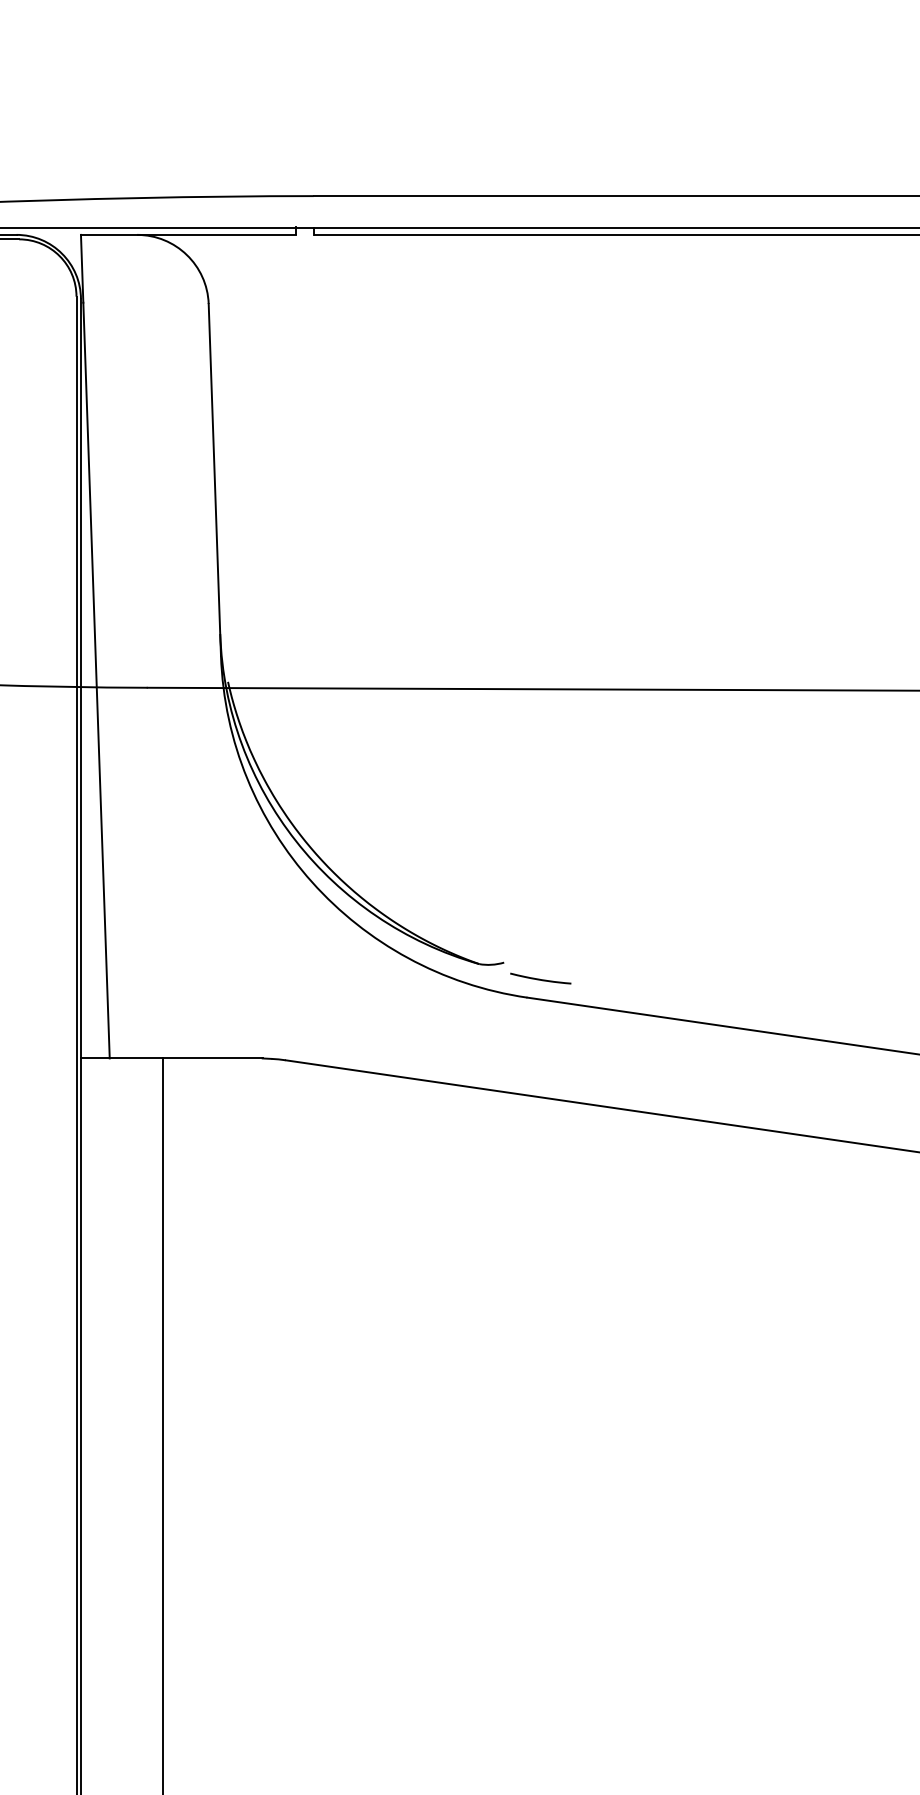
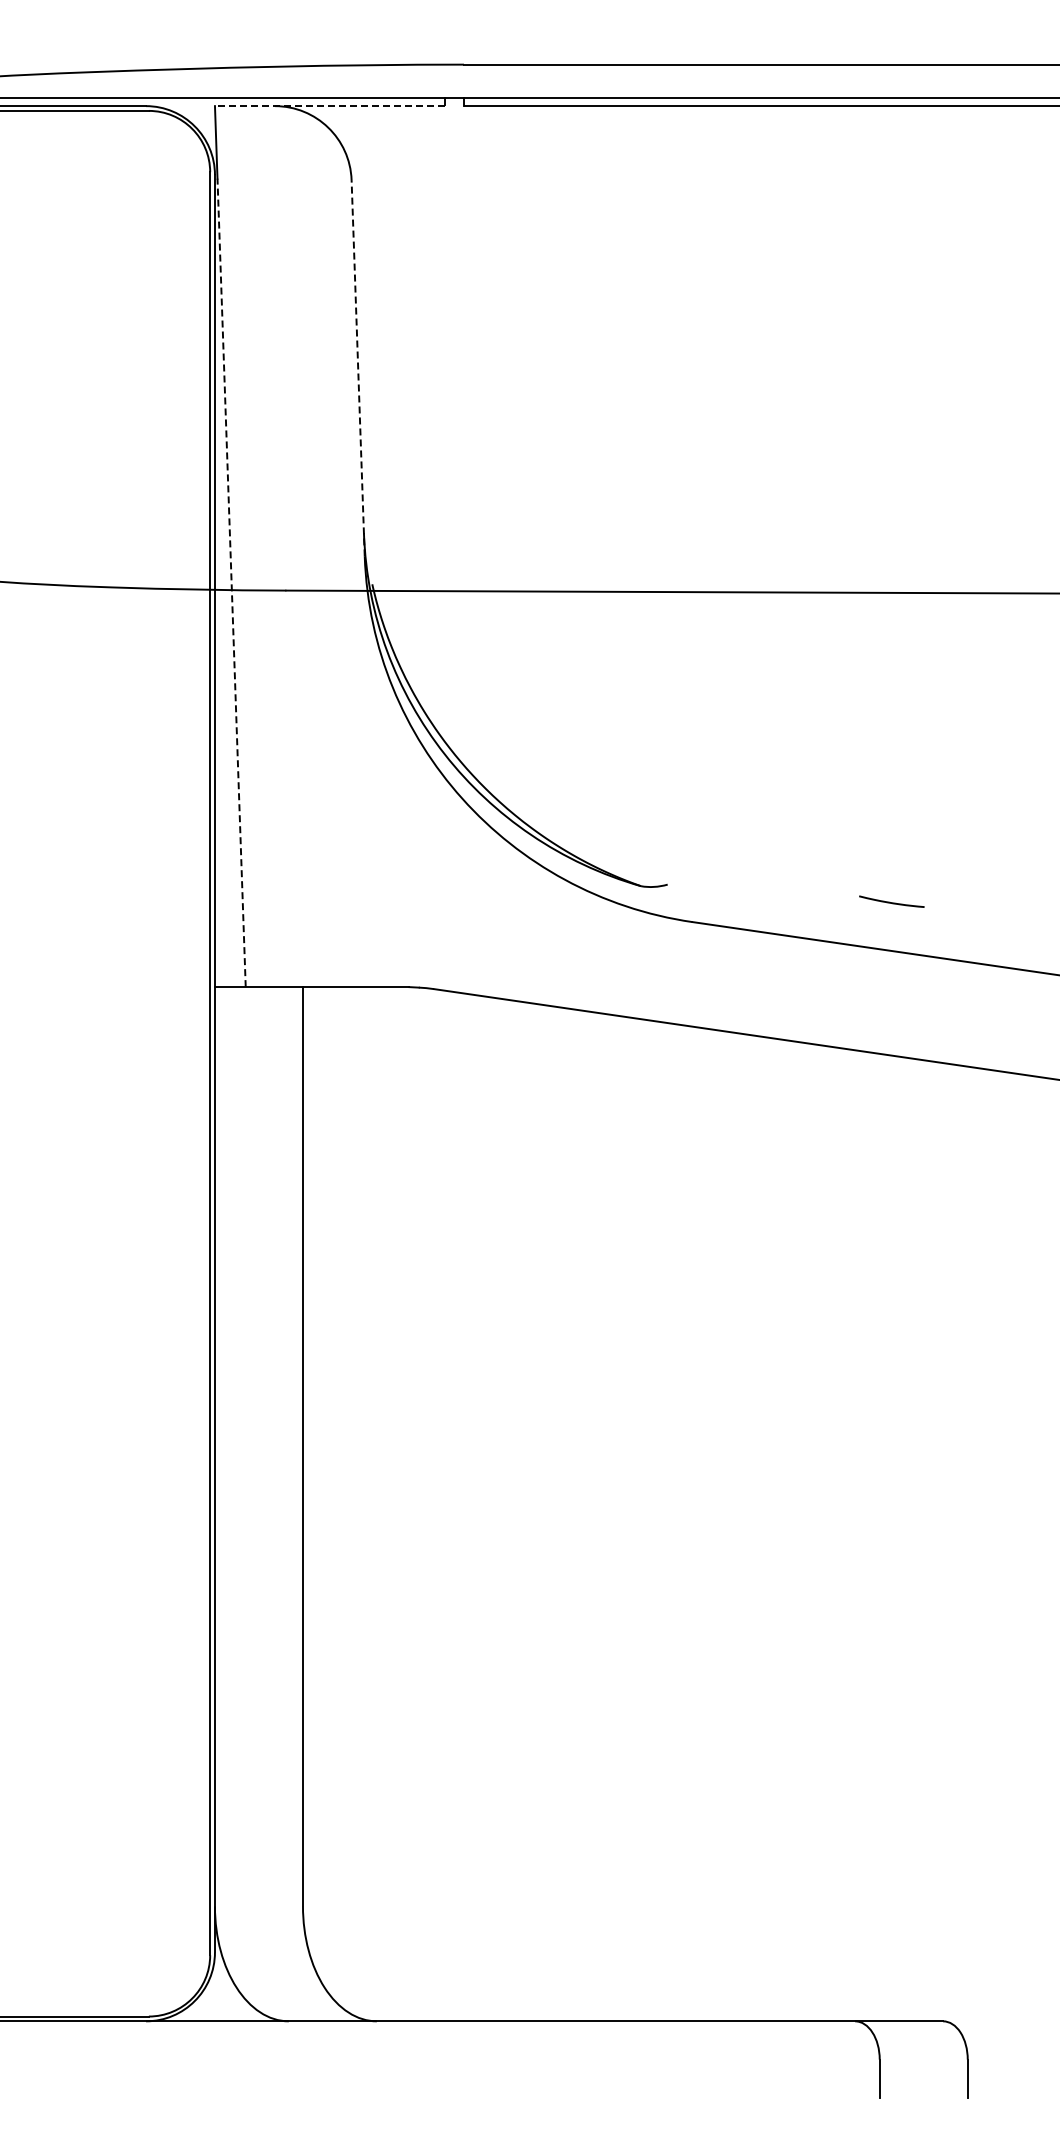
line: (188, 235) -> (329, 106), solid -> dashed
line: (215, 479) -> (358, 367), solid -> dashed
line: (96, 680) -> (231, 582), solid -> dashed
curve: (540, 979) -> (891, 902), moved

